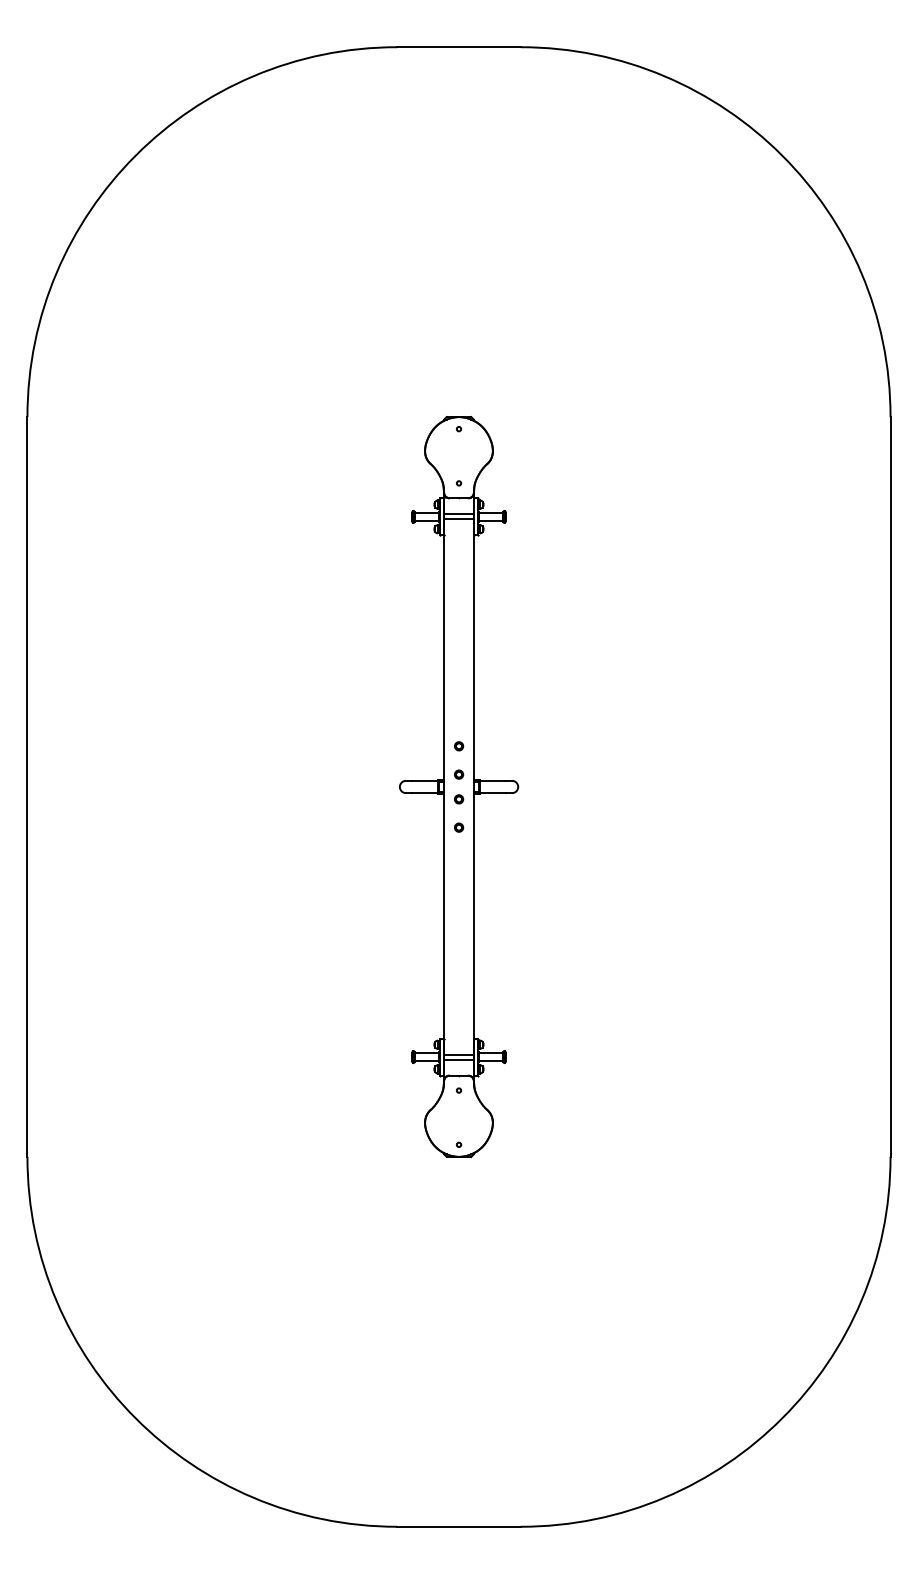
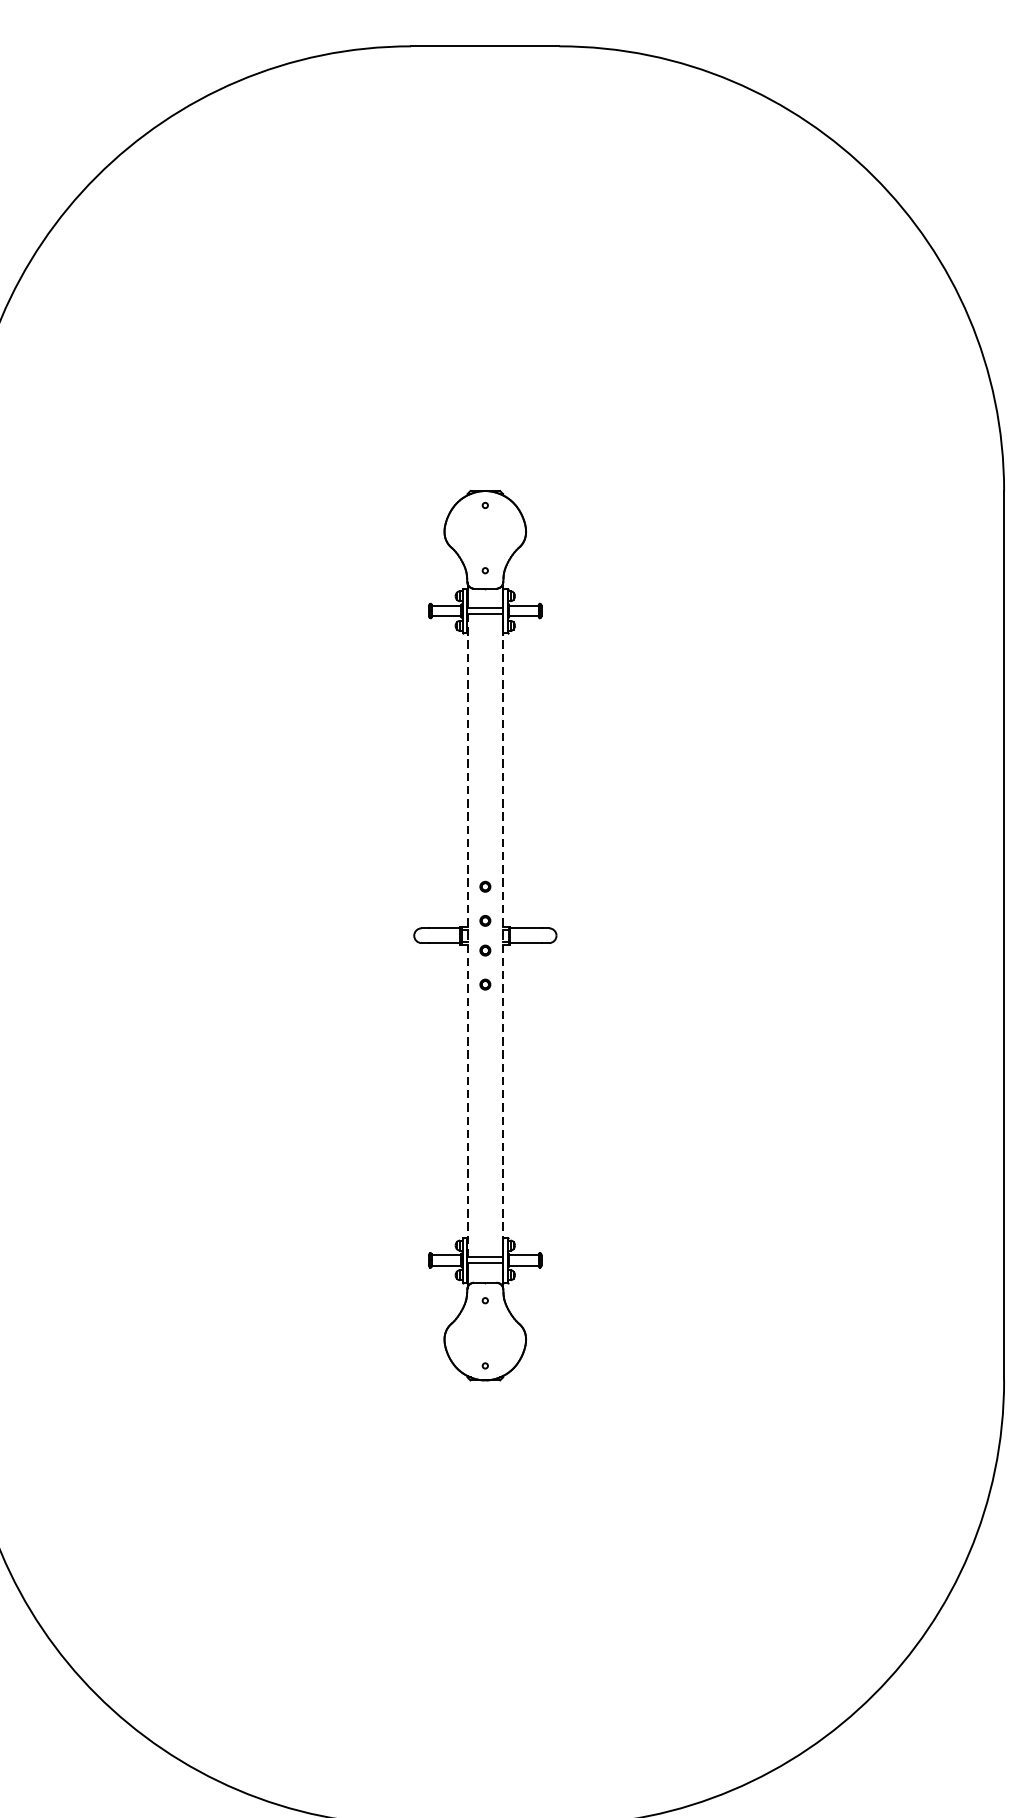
line: (444, 787) -> (467, 936), solid -> dashed
line: (473, 787) -> (502, 936), solid -> dashed

